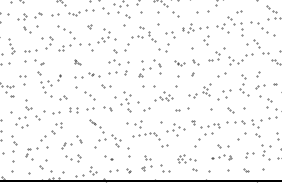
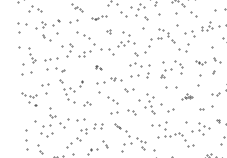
part: (81, 12) -> (99, 17), size x0.6
part: (163, 96) -> (186, 96), size x0.6
part: (73, 110) -> (98, 126), moved

